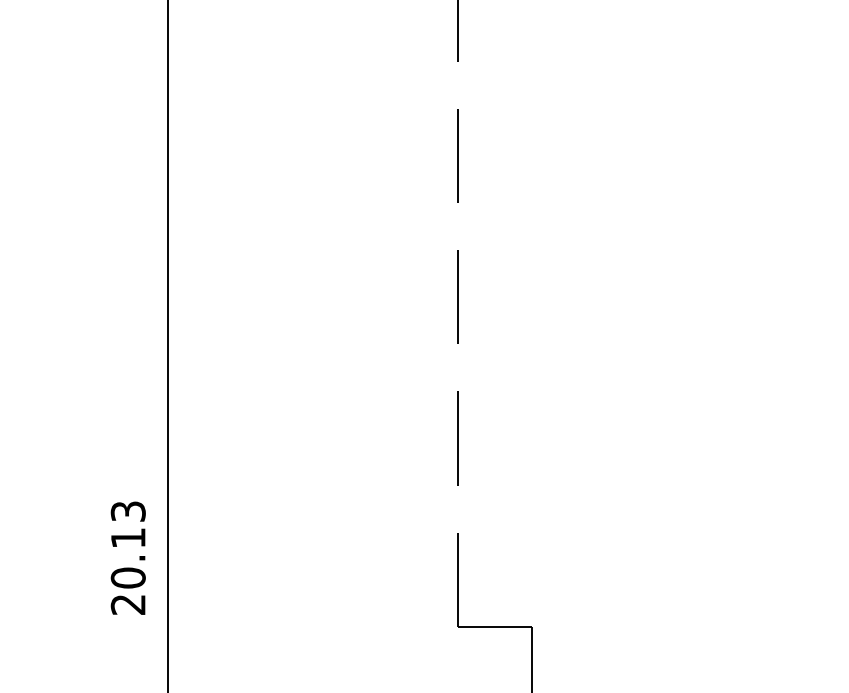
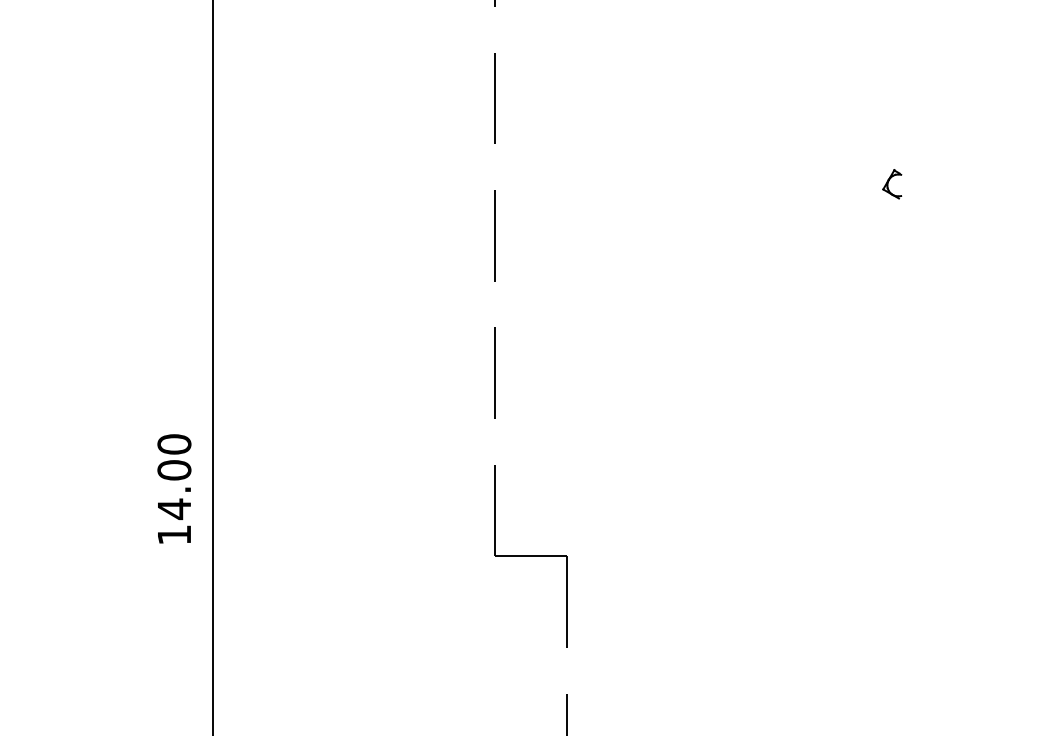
text: (128, 557) -> (174, 489), 20.13 -> 14.00

